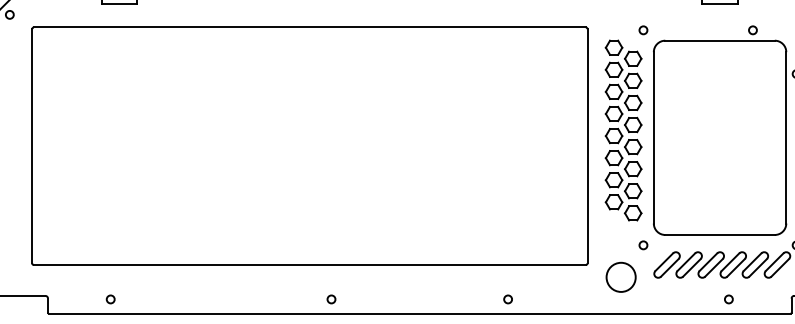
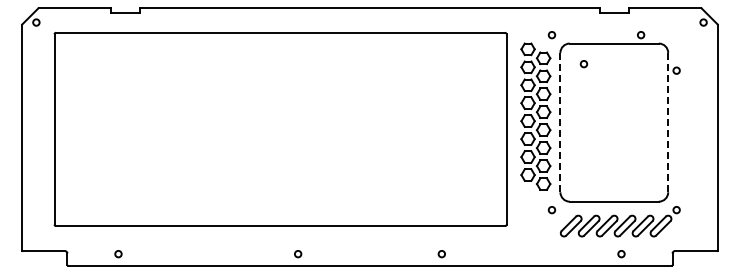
circle: (682, 66) -> (583, 64), added
line: (653, 137) -> (560, 122), solid -> dashed
line: (786, 137) -> (668, 122), solid -> dashed
circle: (620, 276) -> (533, 235), removed

